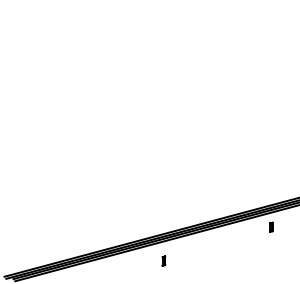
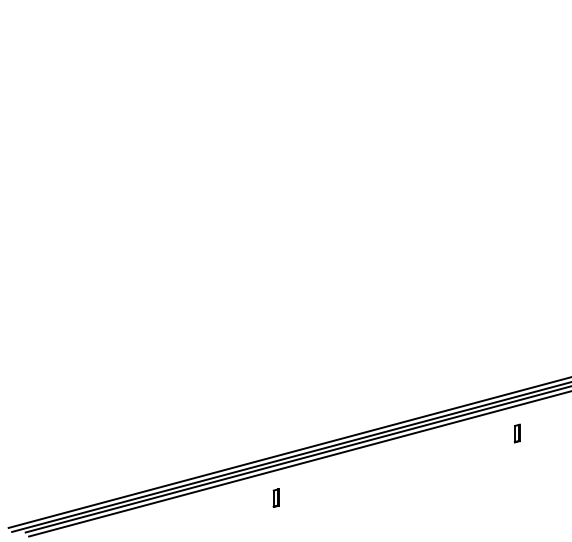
part: (163, 260) -> (275, 496), moved

